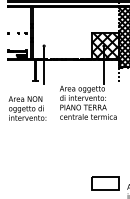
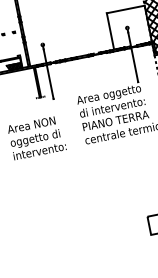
hatch: (105, 46) -> (129, 28), removed

